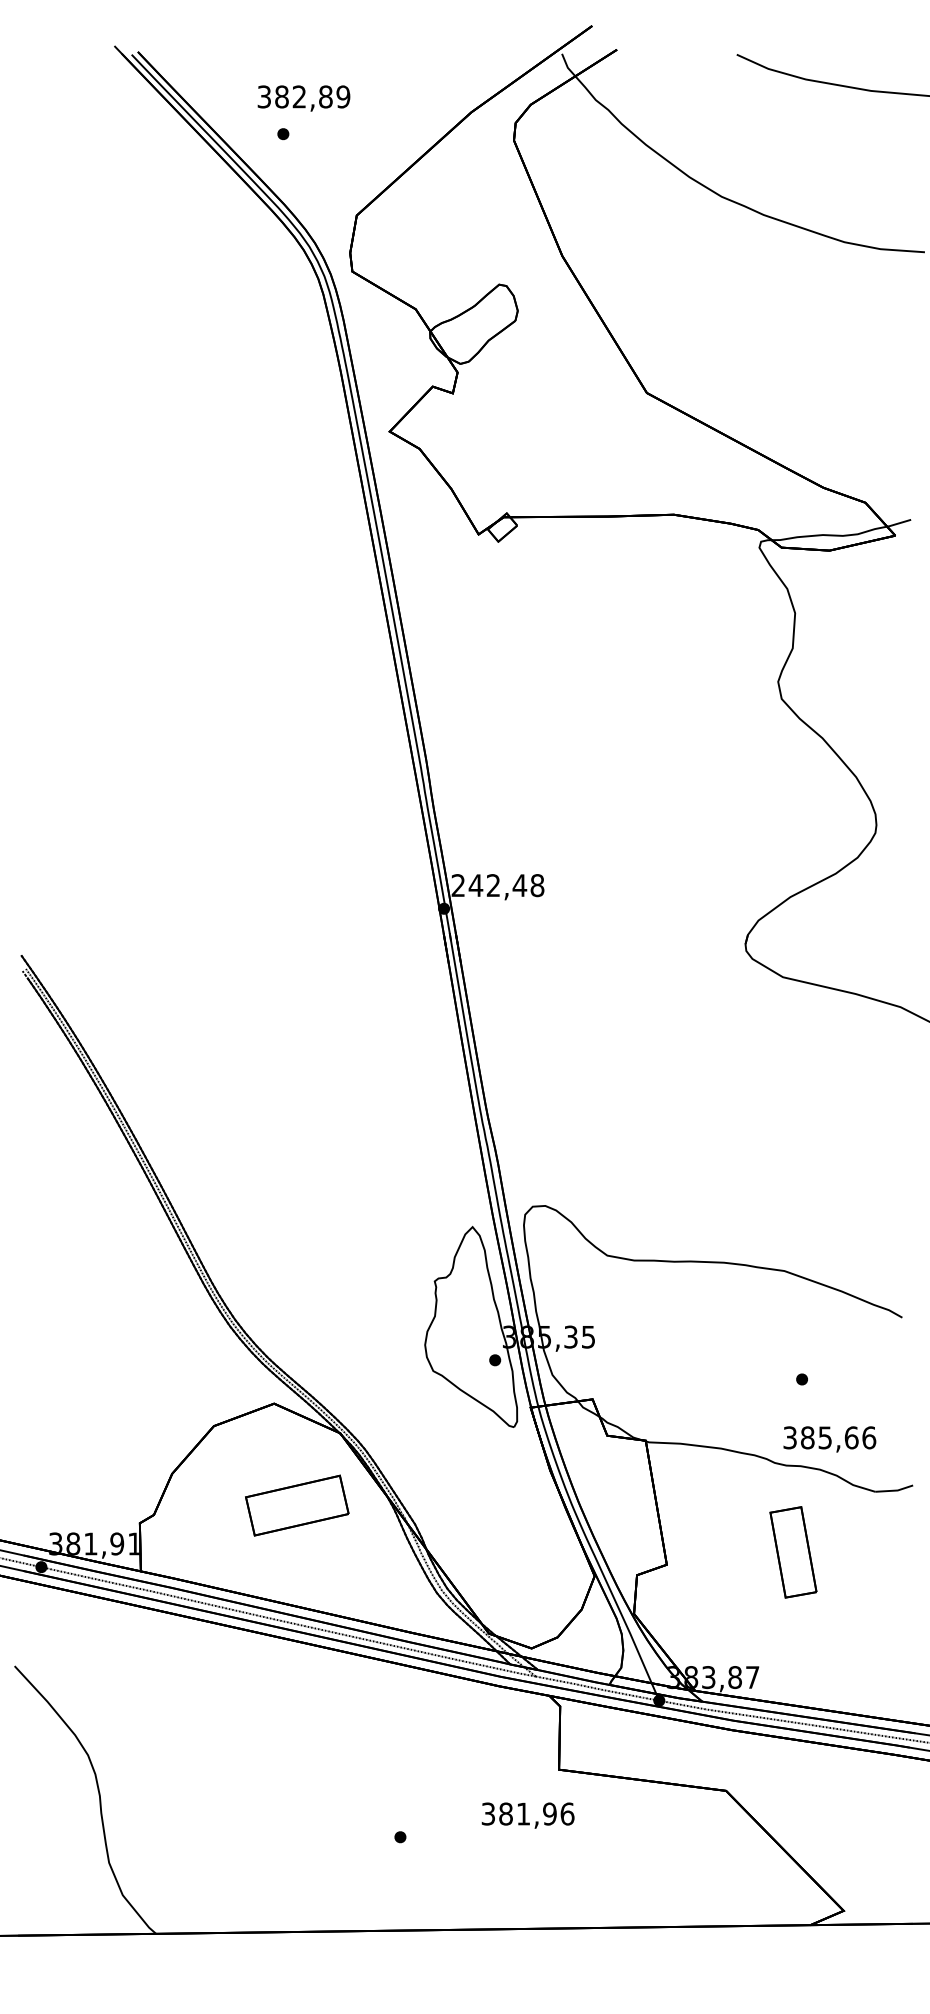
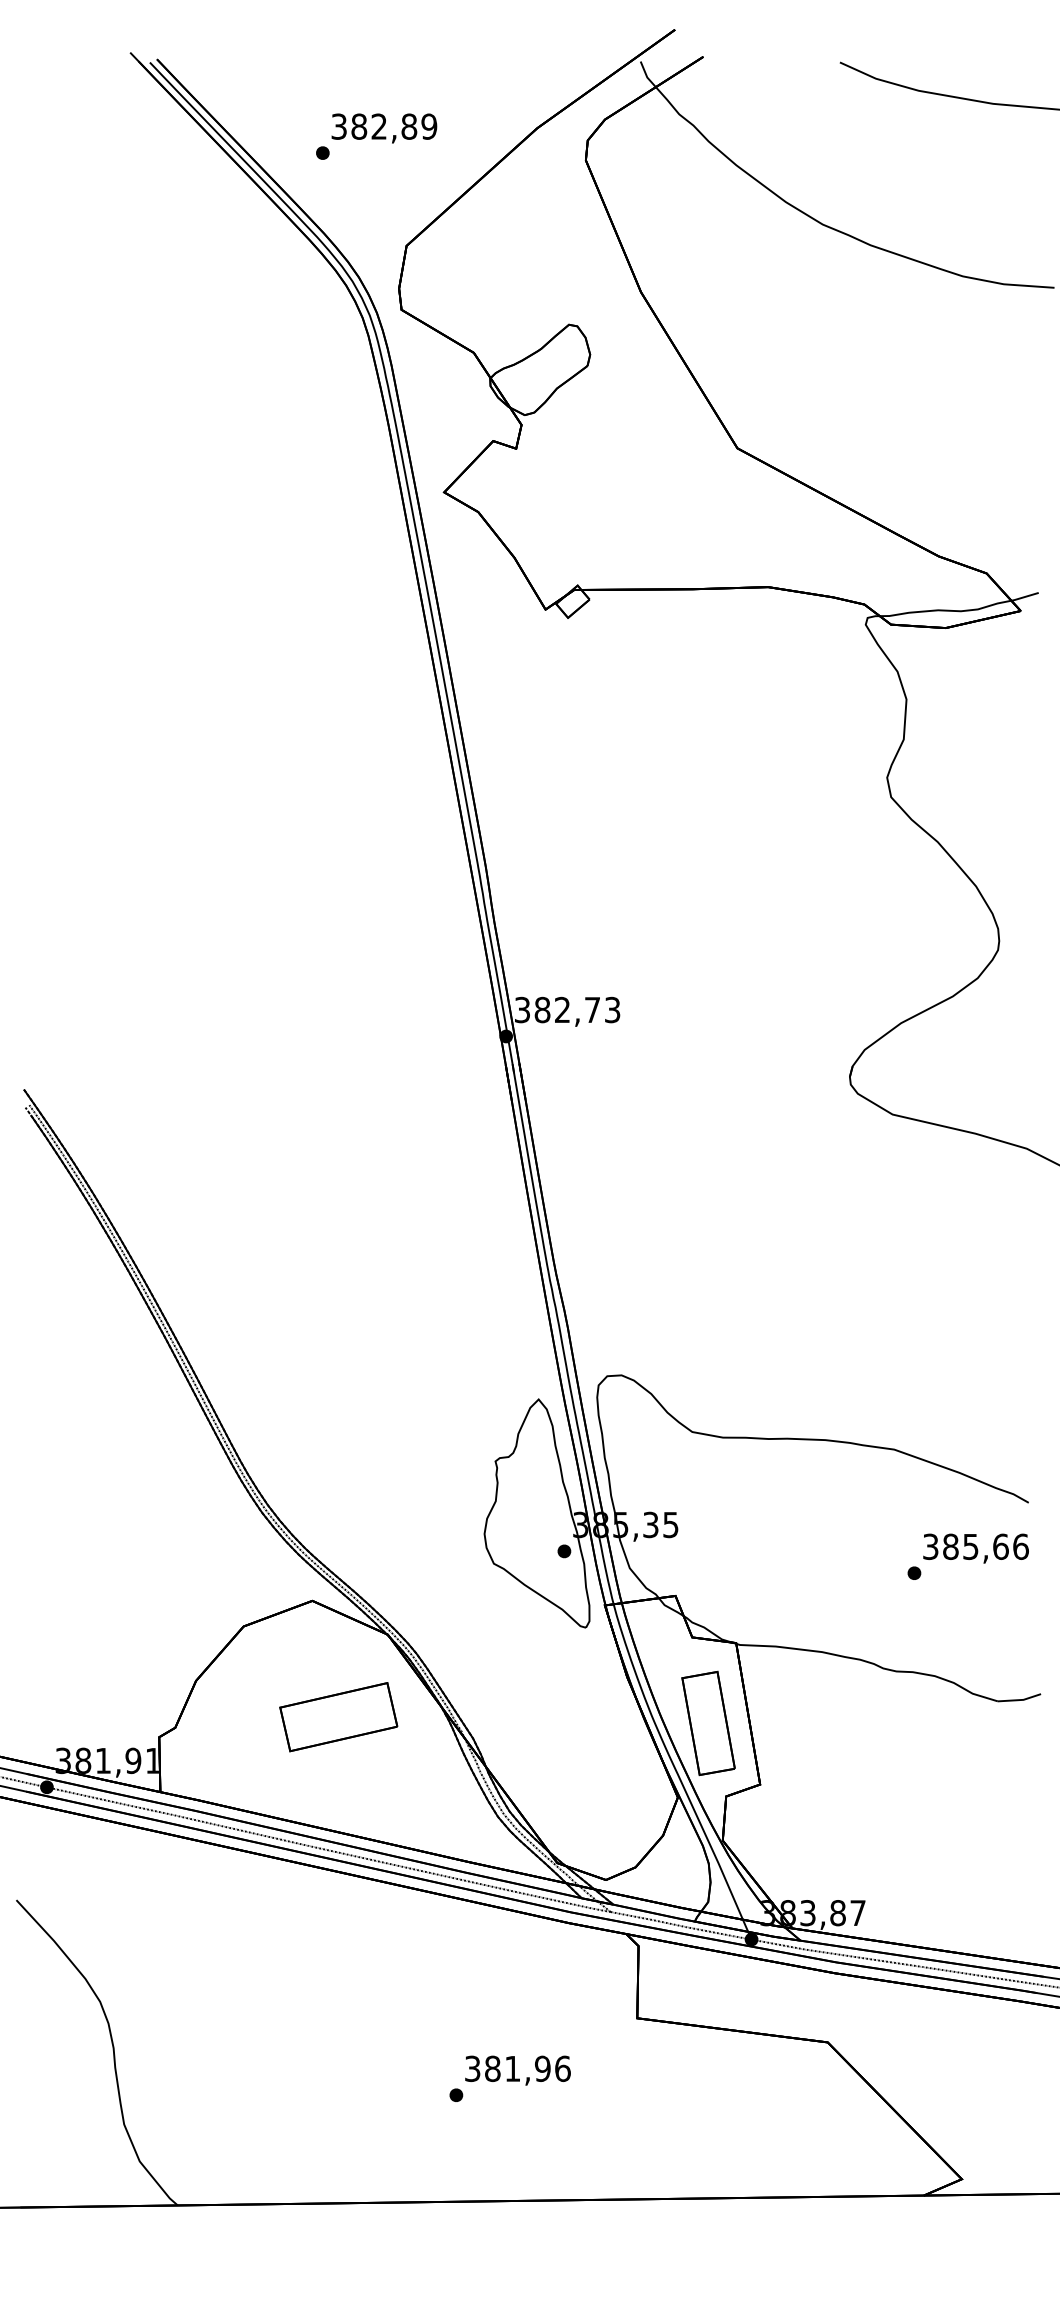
text: (304, 98) -> (384, 128), moved
text: (497, 885) -> (567, 1009), 242,48 -> 382,73
text: (829, 1439) -> (975, 1548), moved
part: (793, 1552) -> (708, 1723), moved
text: (527, 1815) -> (517, 2070), moved

